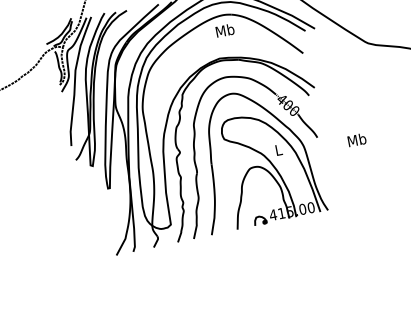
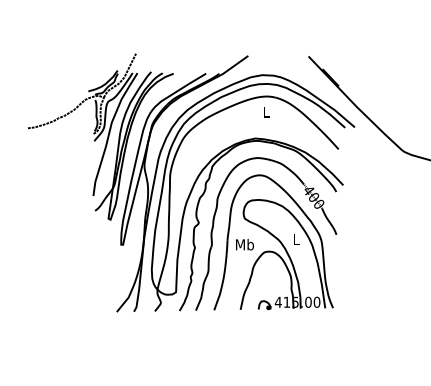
text: (225, 30) -> (266, 111), Mb -> L
text: (356, 139) -> (244, 244), moved

